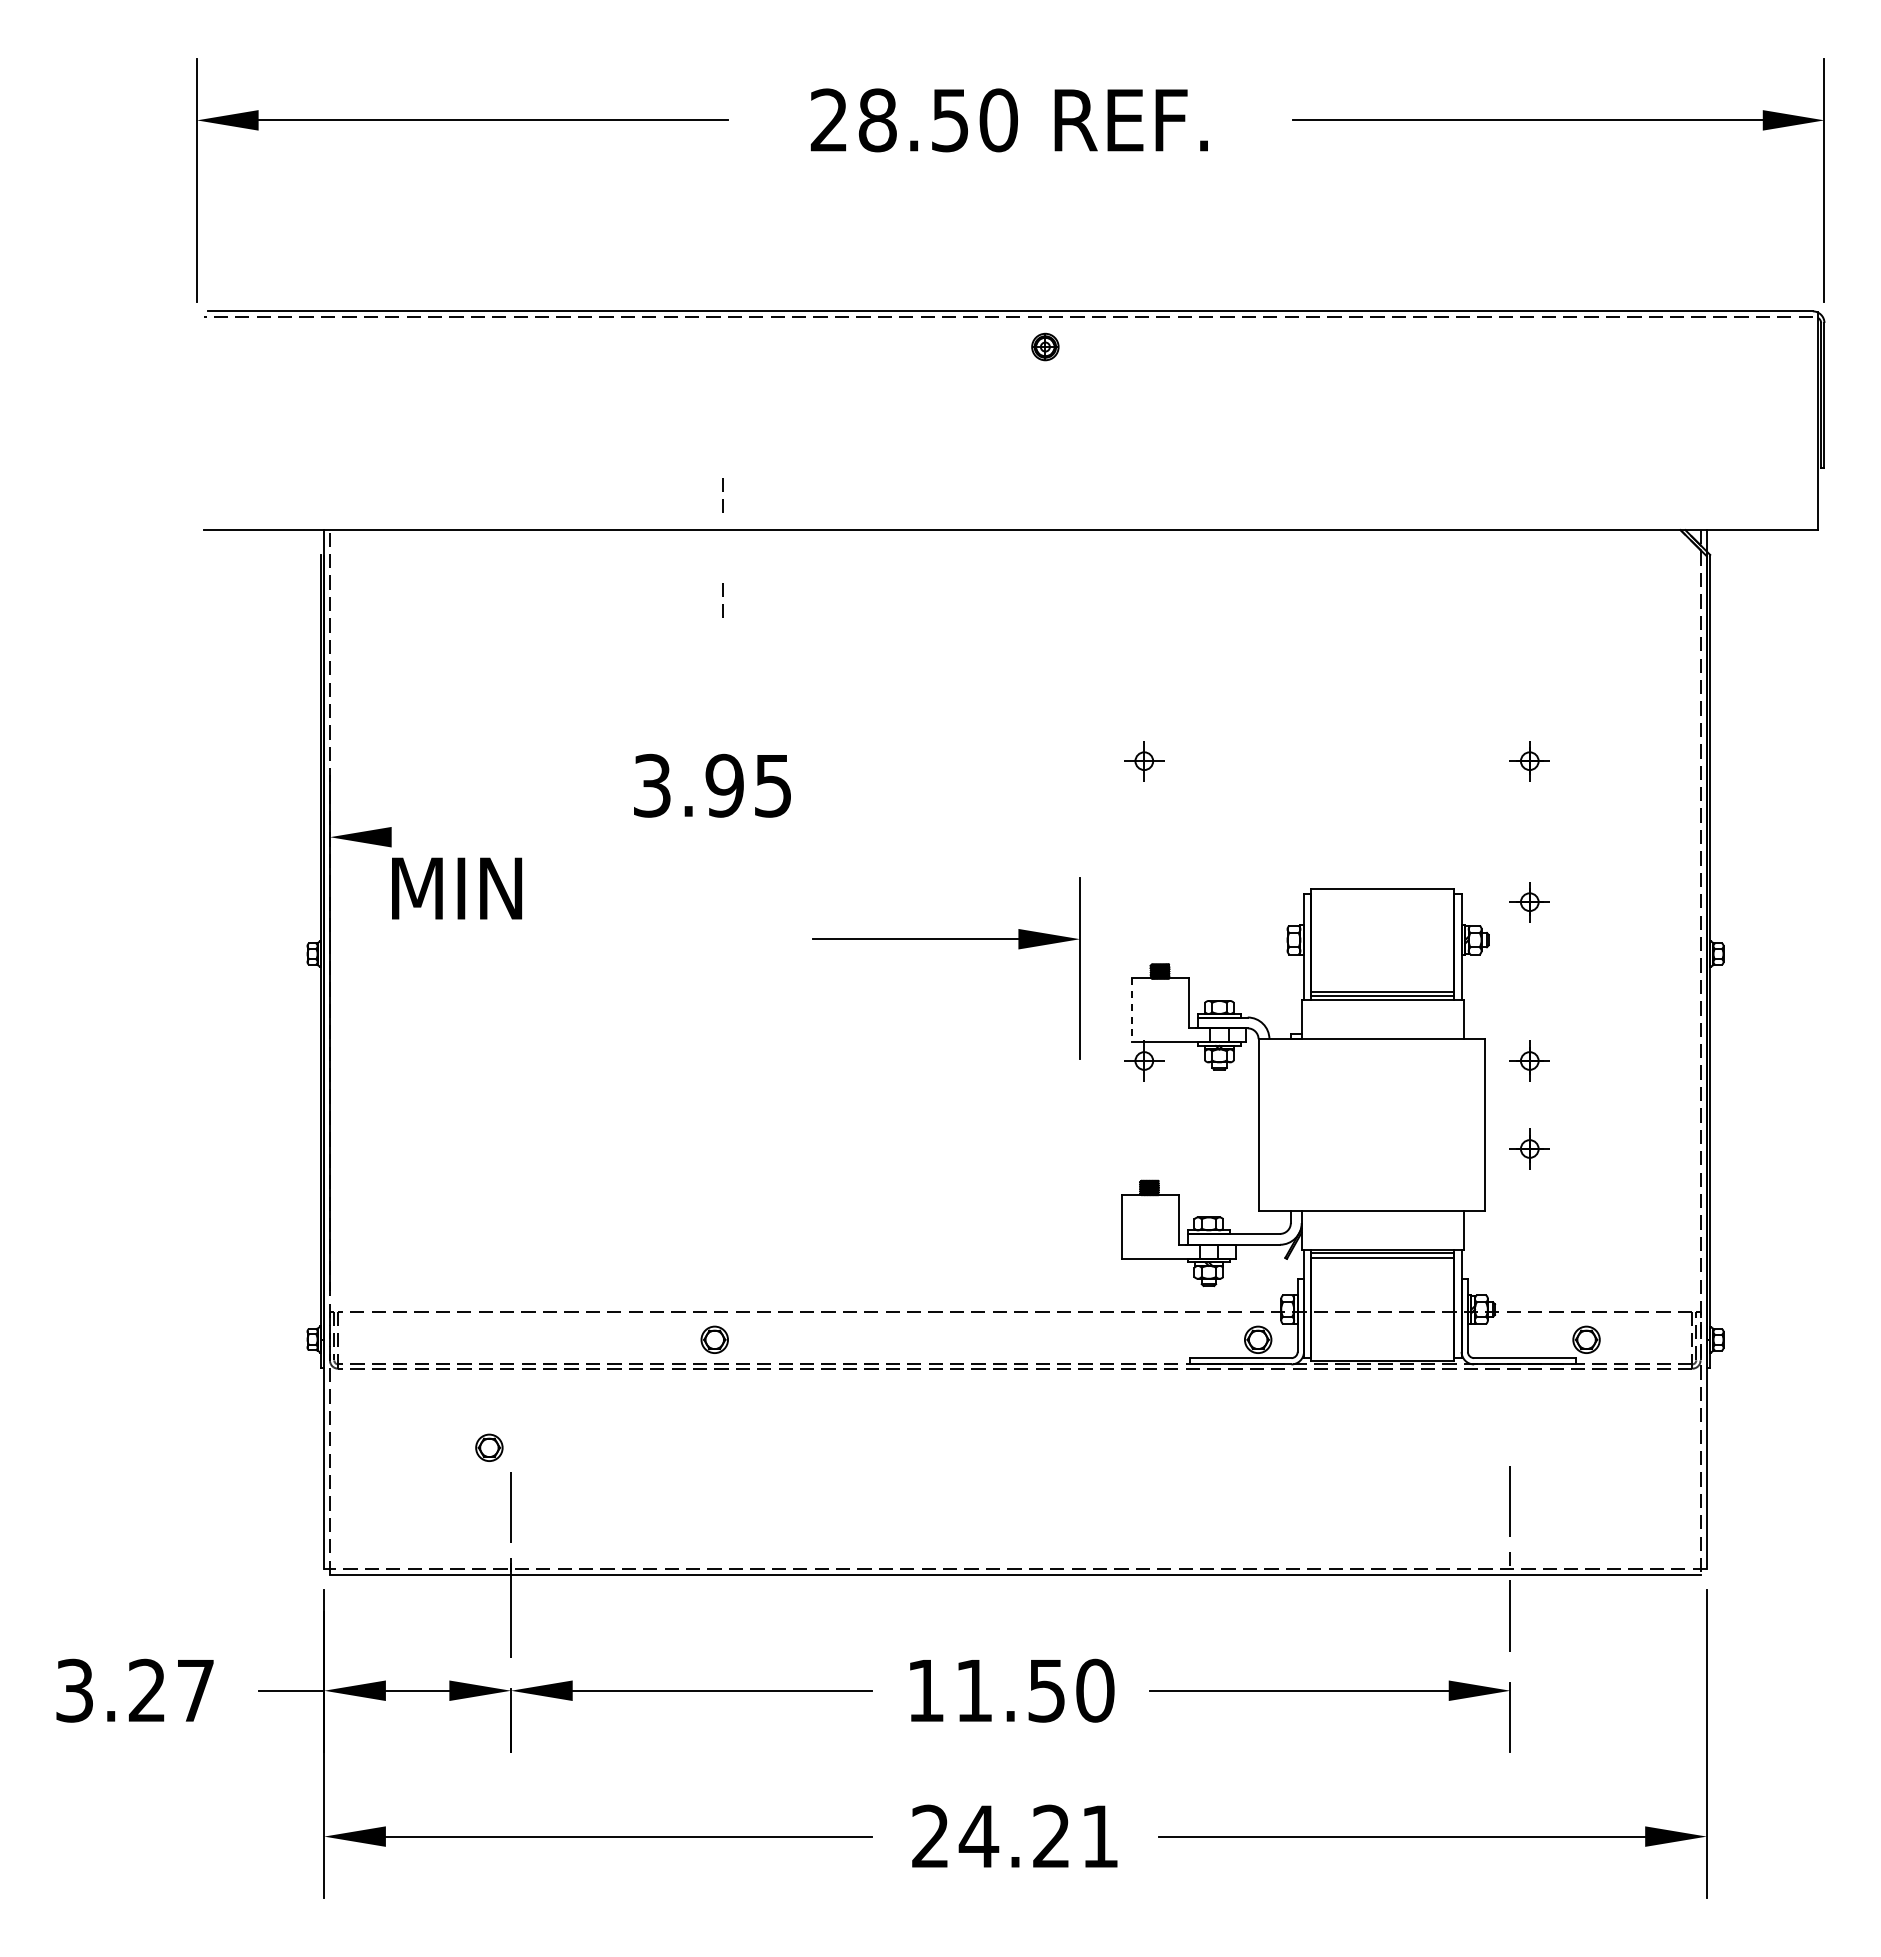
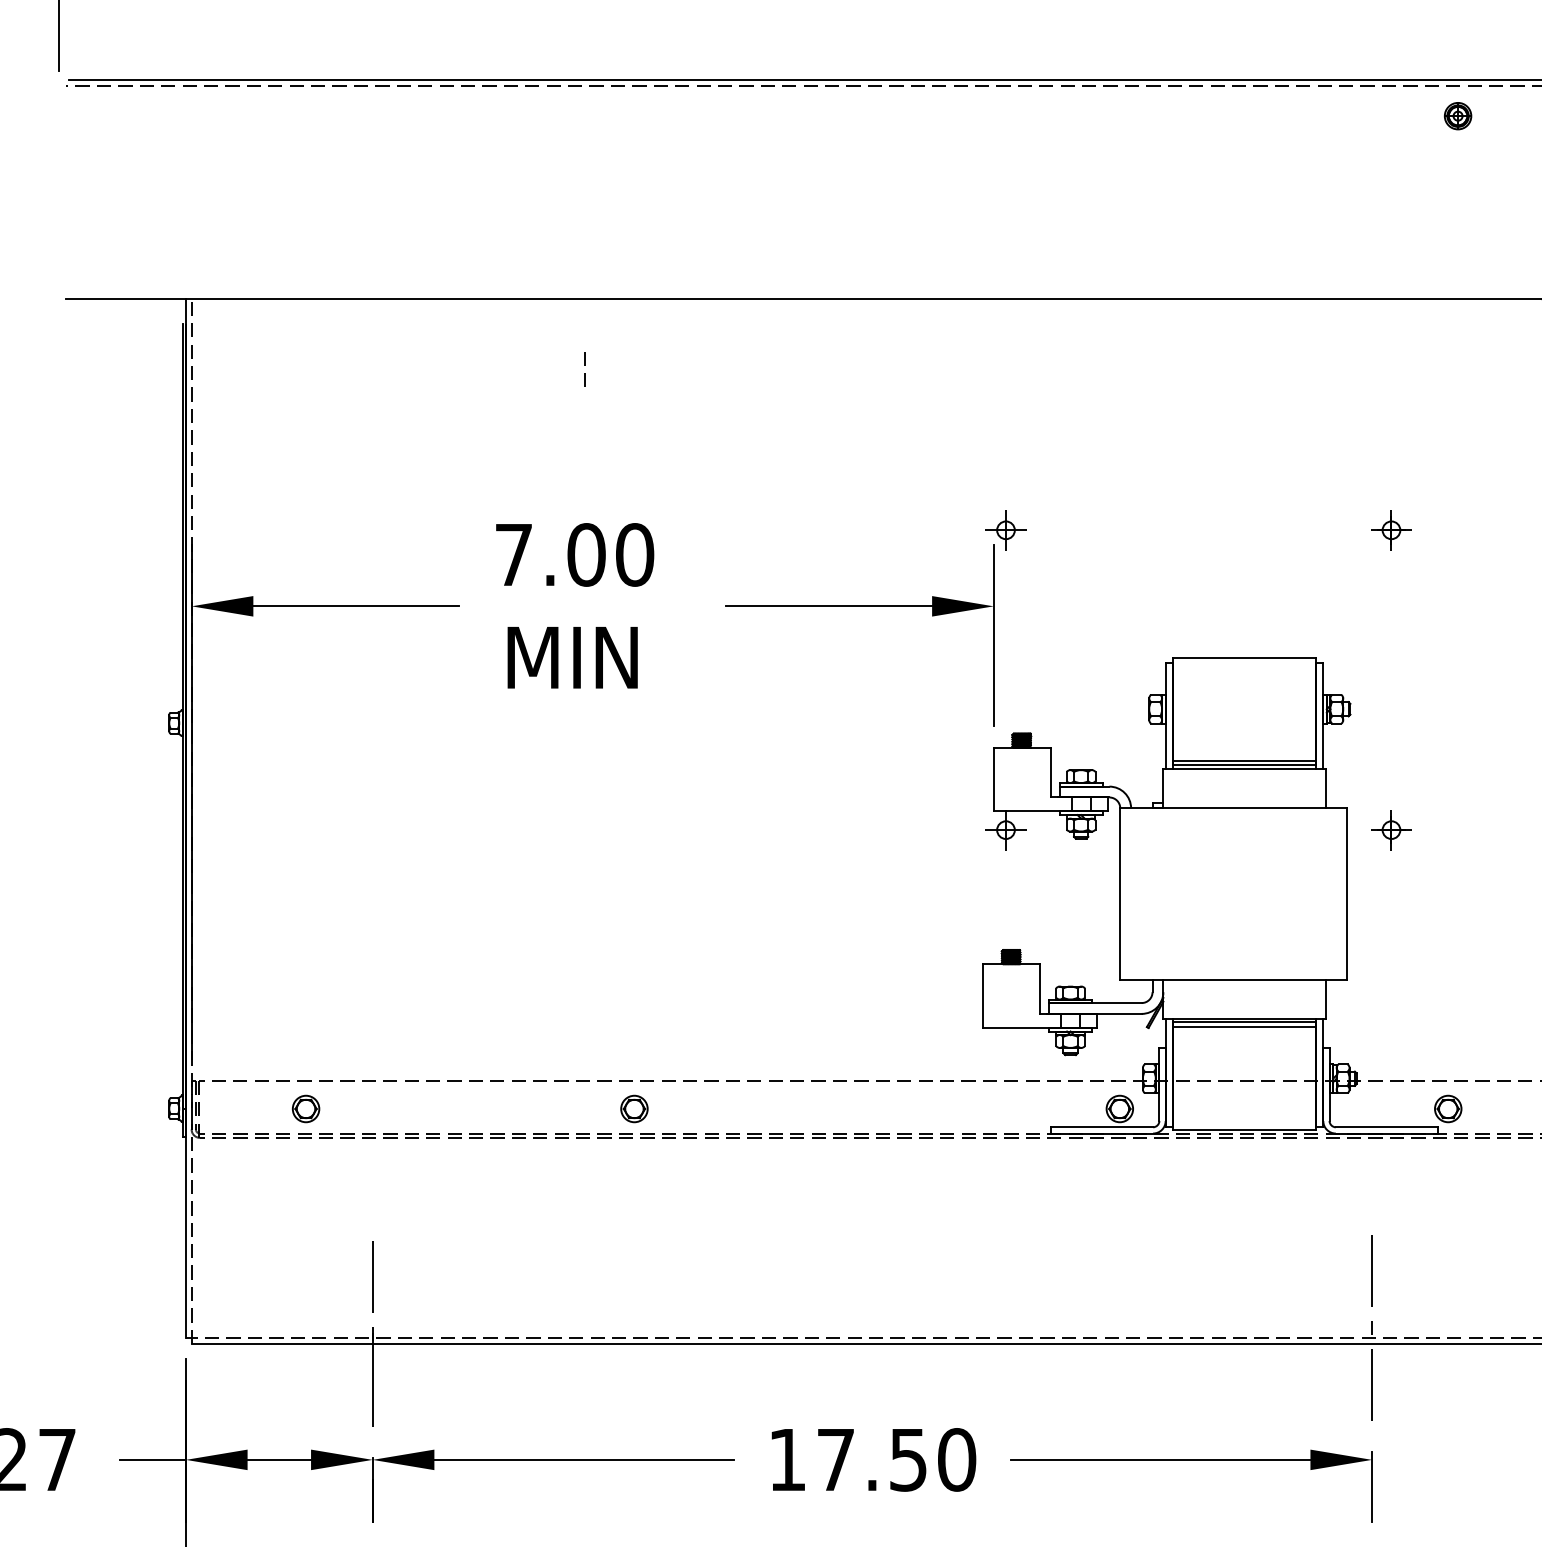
part: (1045, 346) -> (1458, 115), moved
line: (722, 491) -> (584, 260), removed
text: (713, 785) -> (575, 554), 3.95 -> 7.00
line: (494, 837) -> (356, 606), added
text: (457, 888) -> (573, 657), moved
part: (1529, 902) -> (1391, 671), removed
part: (946, 939) -> (860, 606), moved
line: (1132, 1010) -> (994, 779), dashed -> solid
part: (1529, 1148) -> (1391, 917), removed
part: (714, 1339) -> (634, 1108), moved
part: (489, 1447) -> (306, 1108), moved
text: (974, 1690) -> (836, 1459), 11.50 -> 17.50

